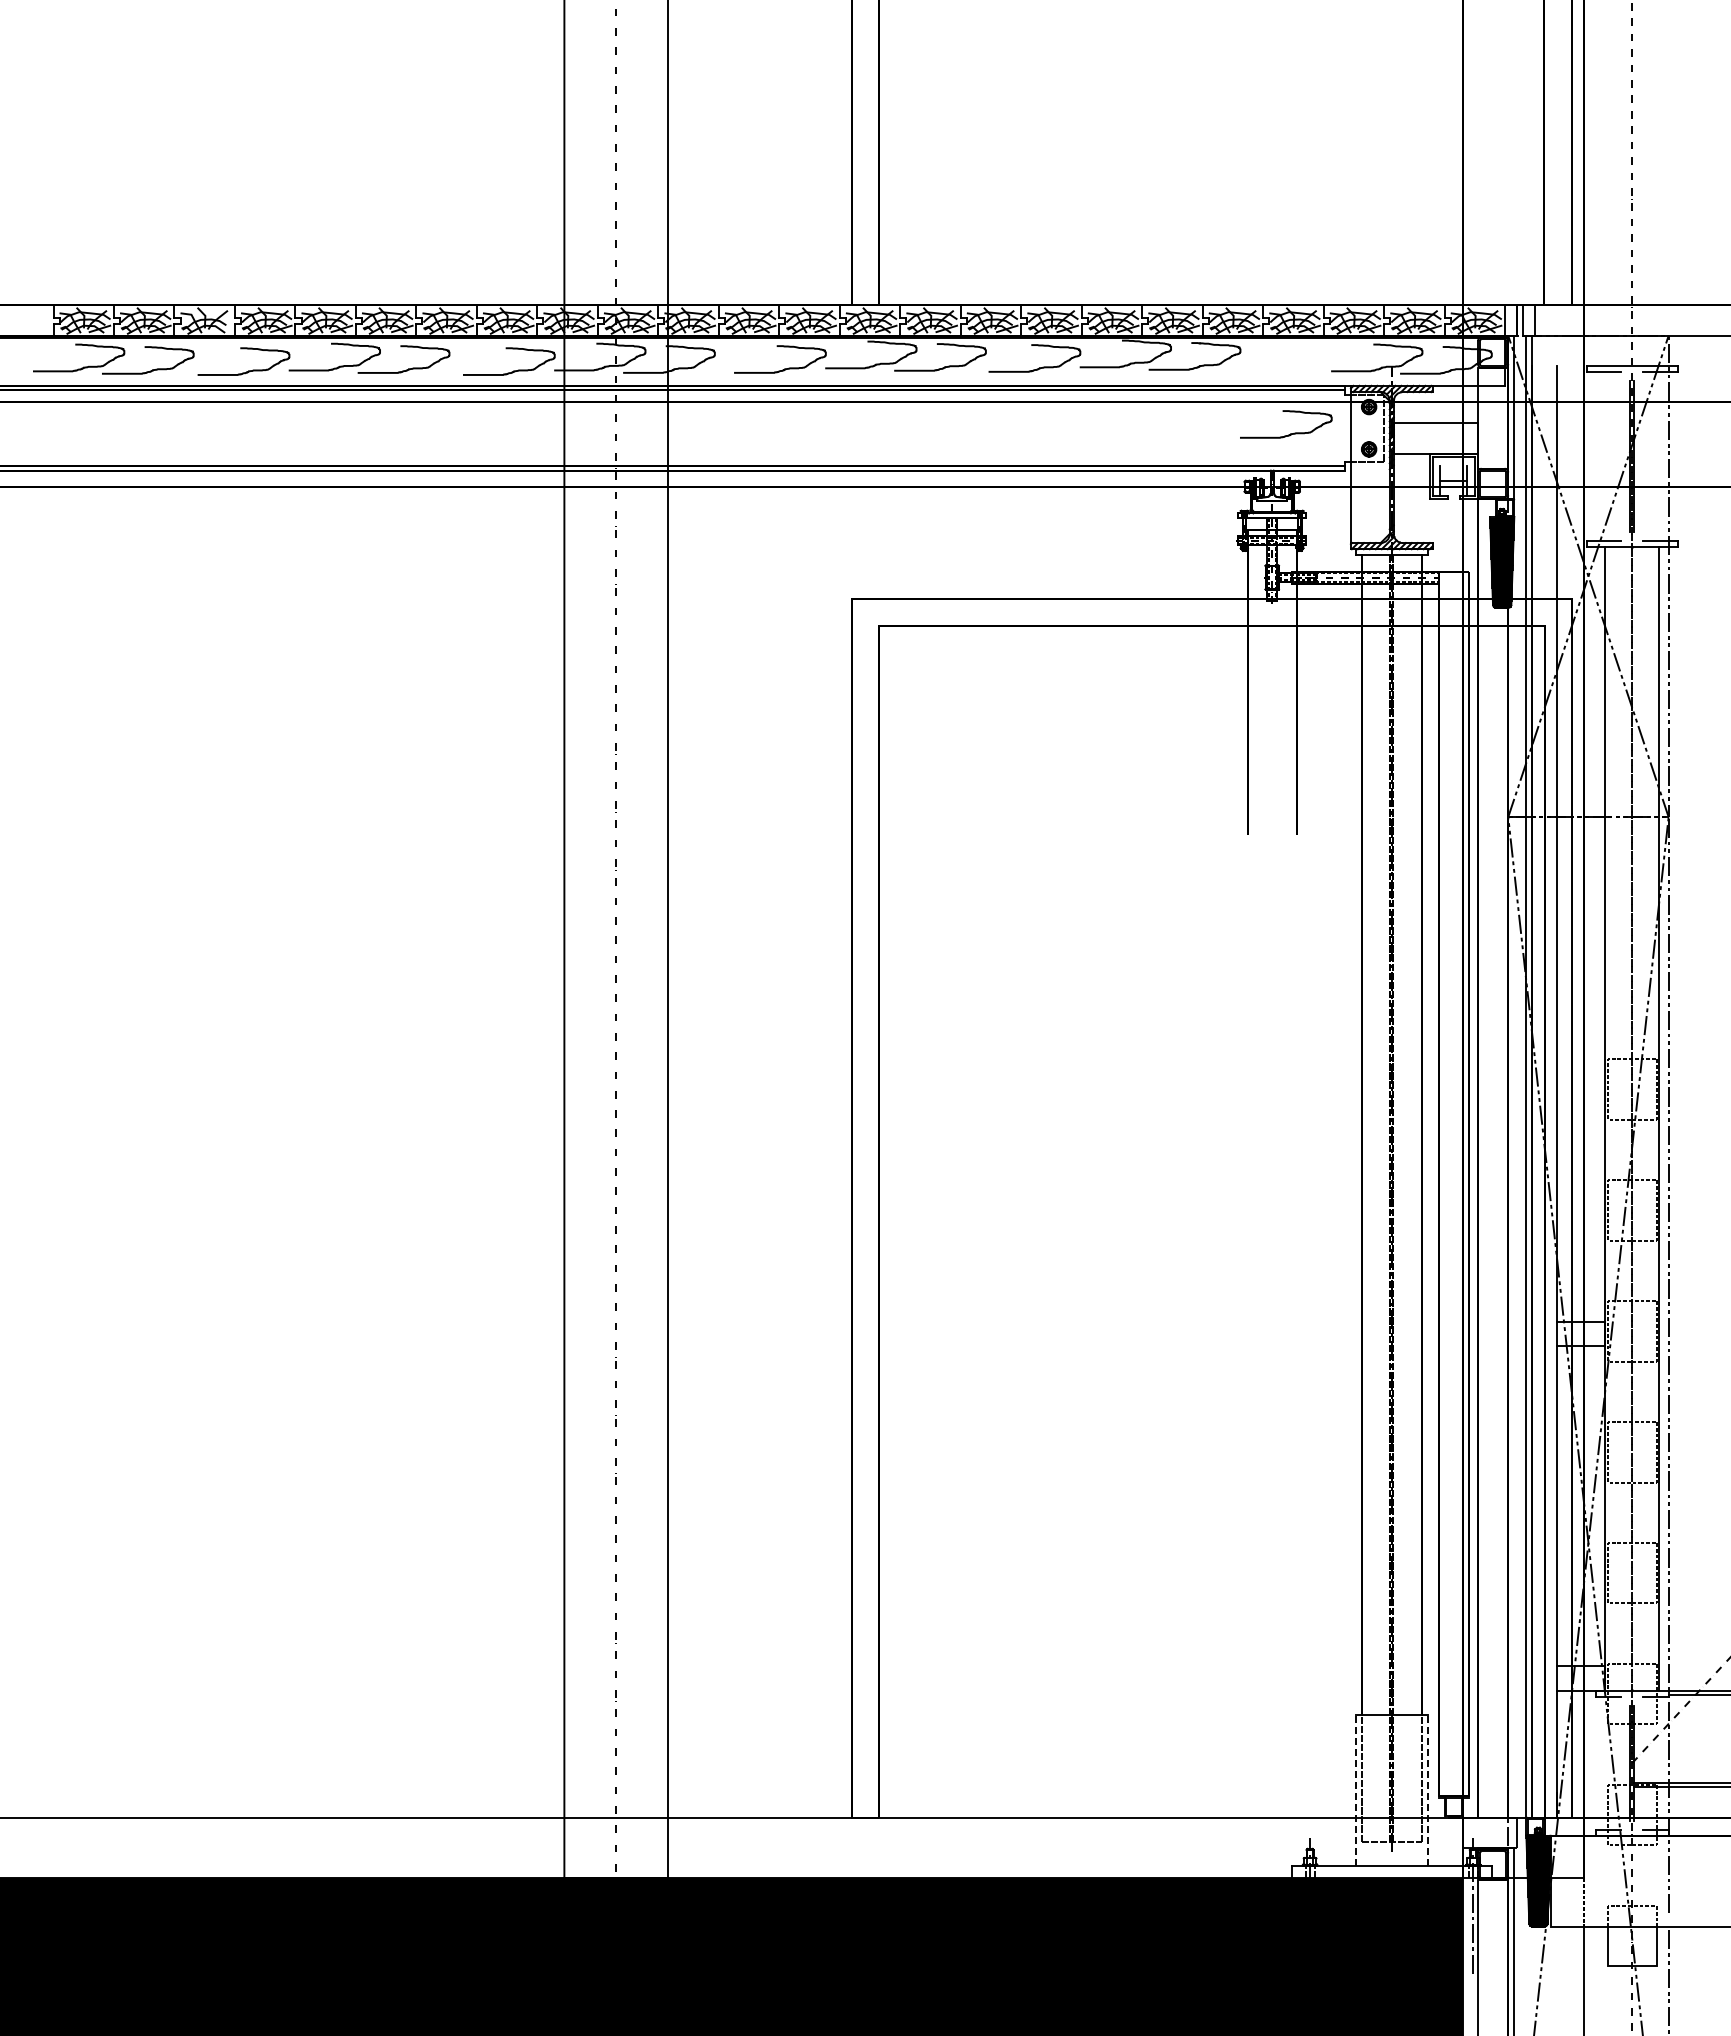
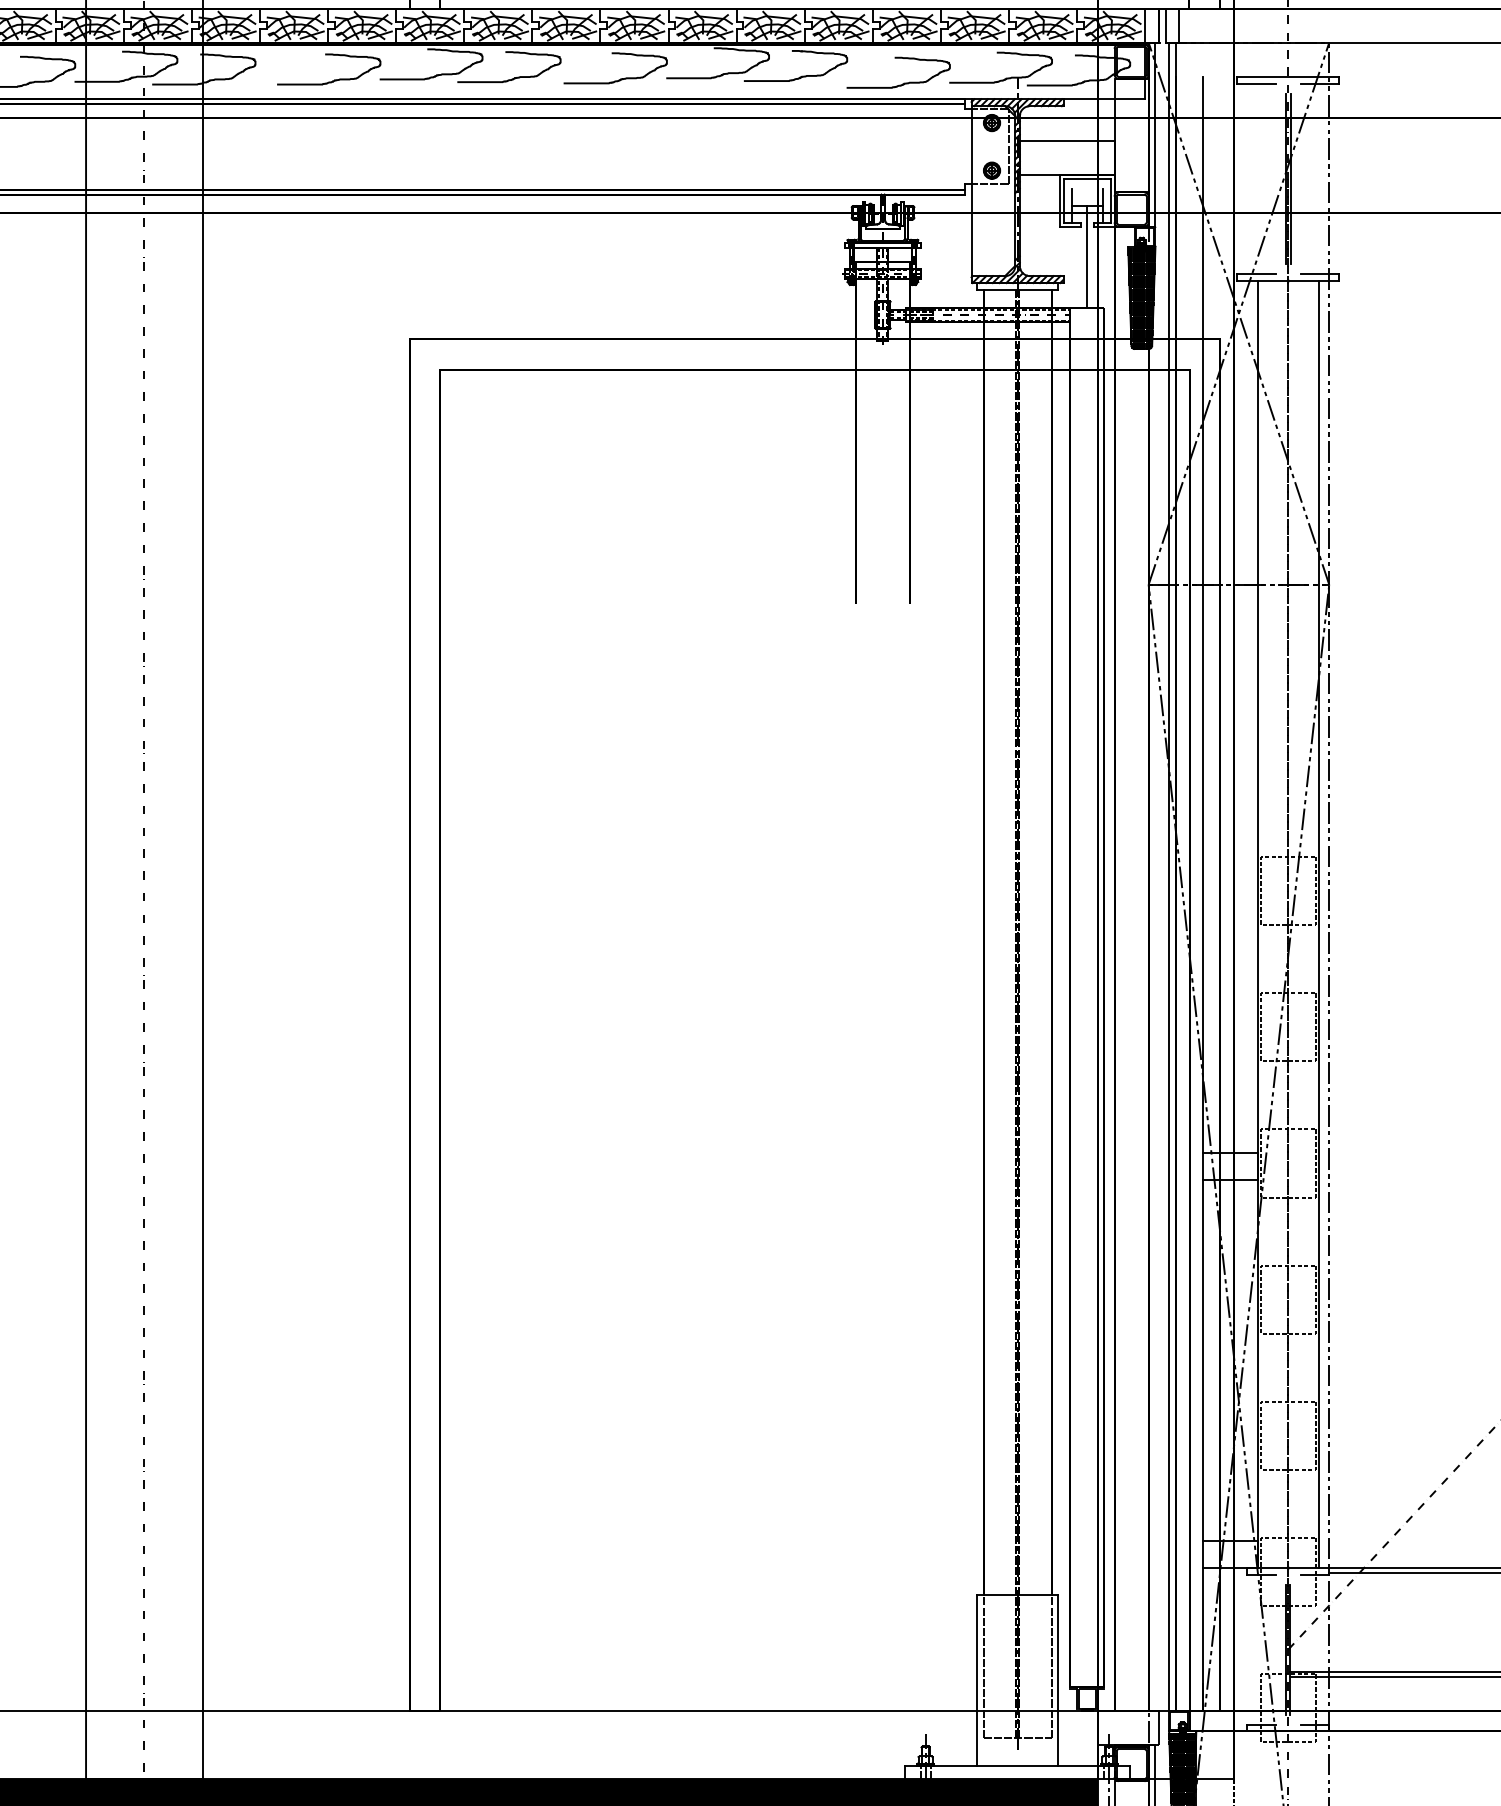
curve: (1290, 433) -> (903, 83), moved
line: (1453, 525) -> (1087, 256), added
line: (1355, 1790) -> (976, 1680), dashed -> solid
line: (1428, 1790) -> (1058, 1680), dashed -> solid

